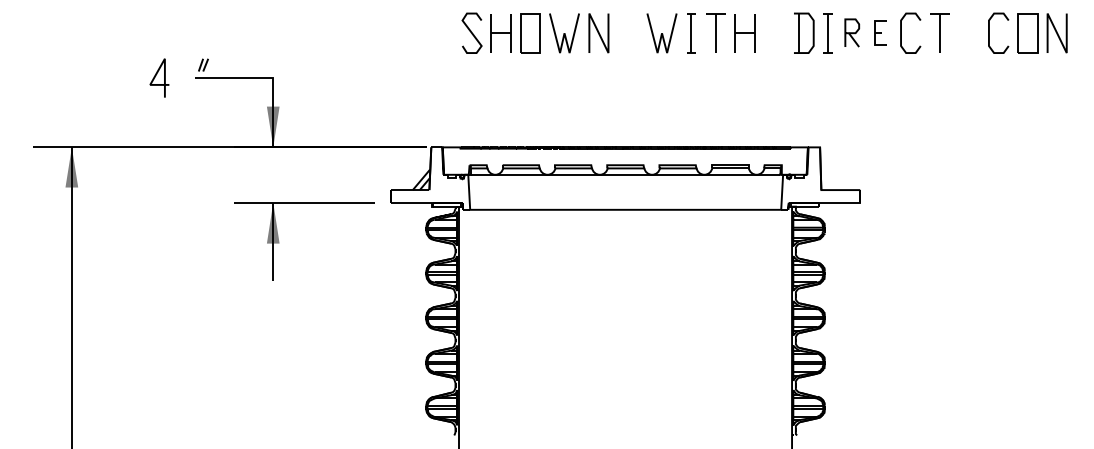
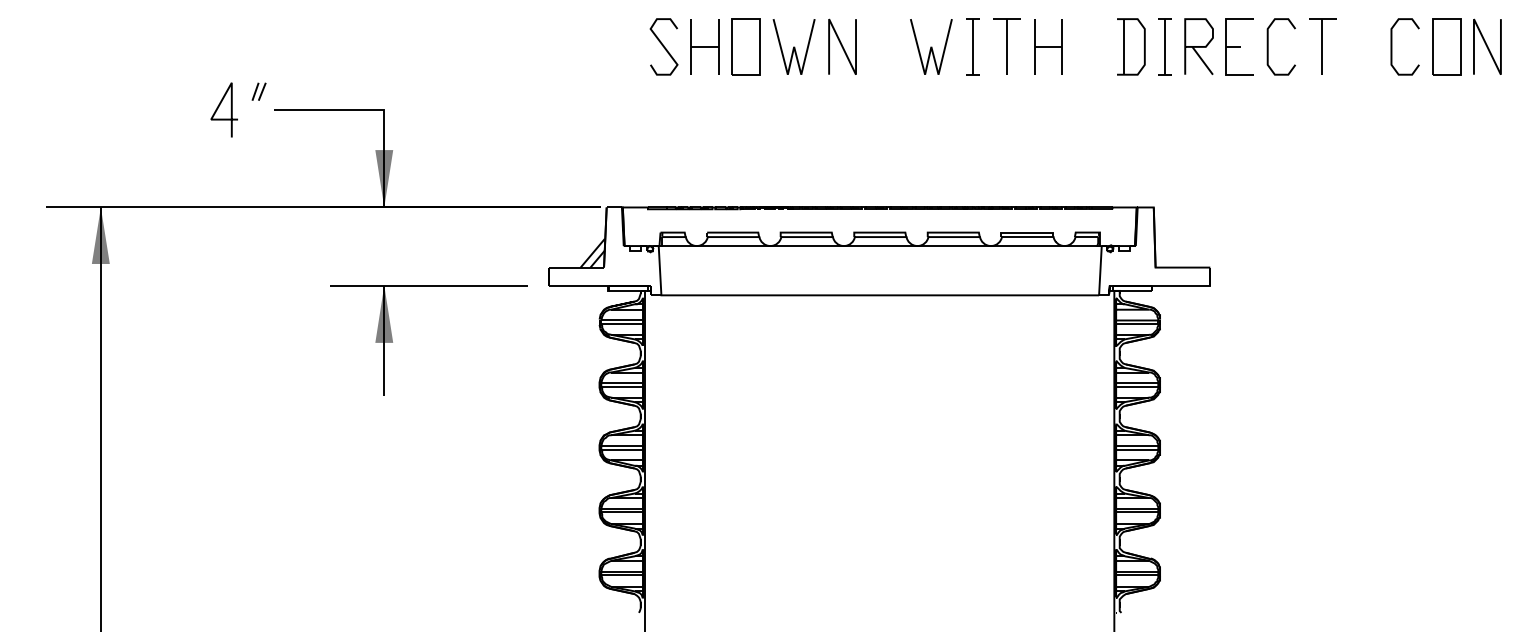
part: (851, 32) -> (1198, 46), size x1.43
part: (880, 32) -> (1239, 46), size x1.67
part: (203, 64) -> (258, 91), moved

